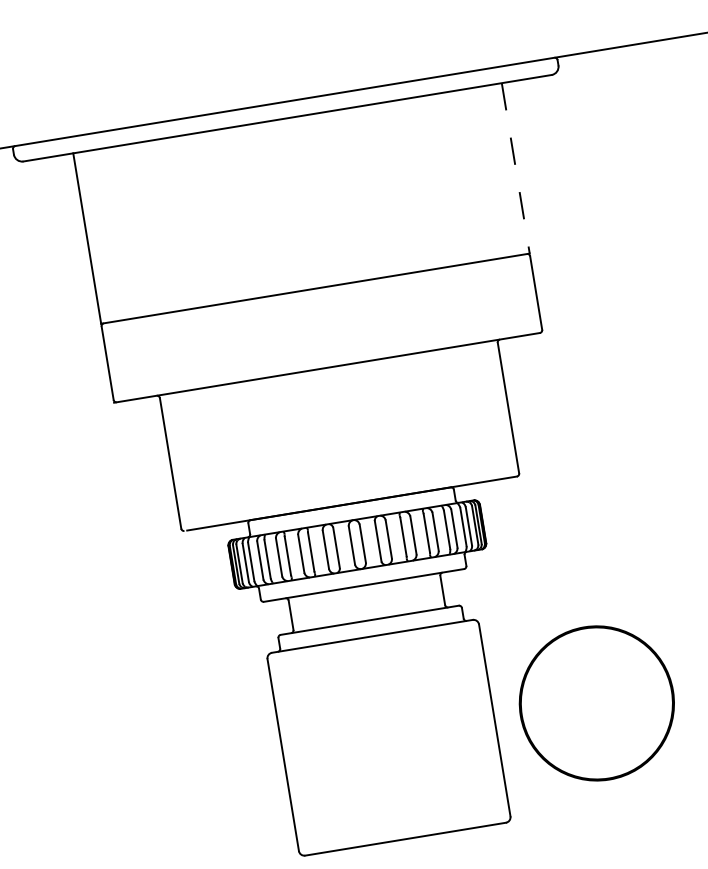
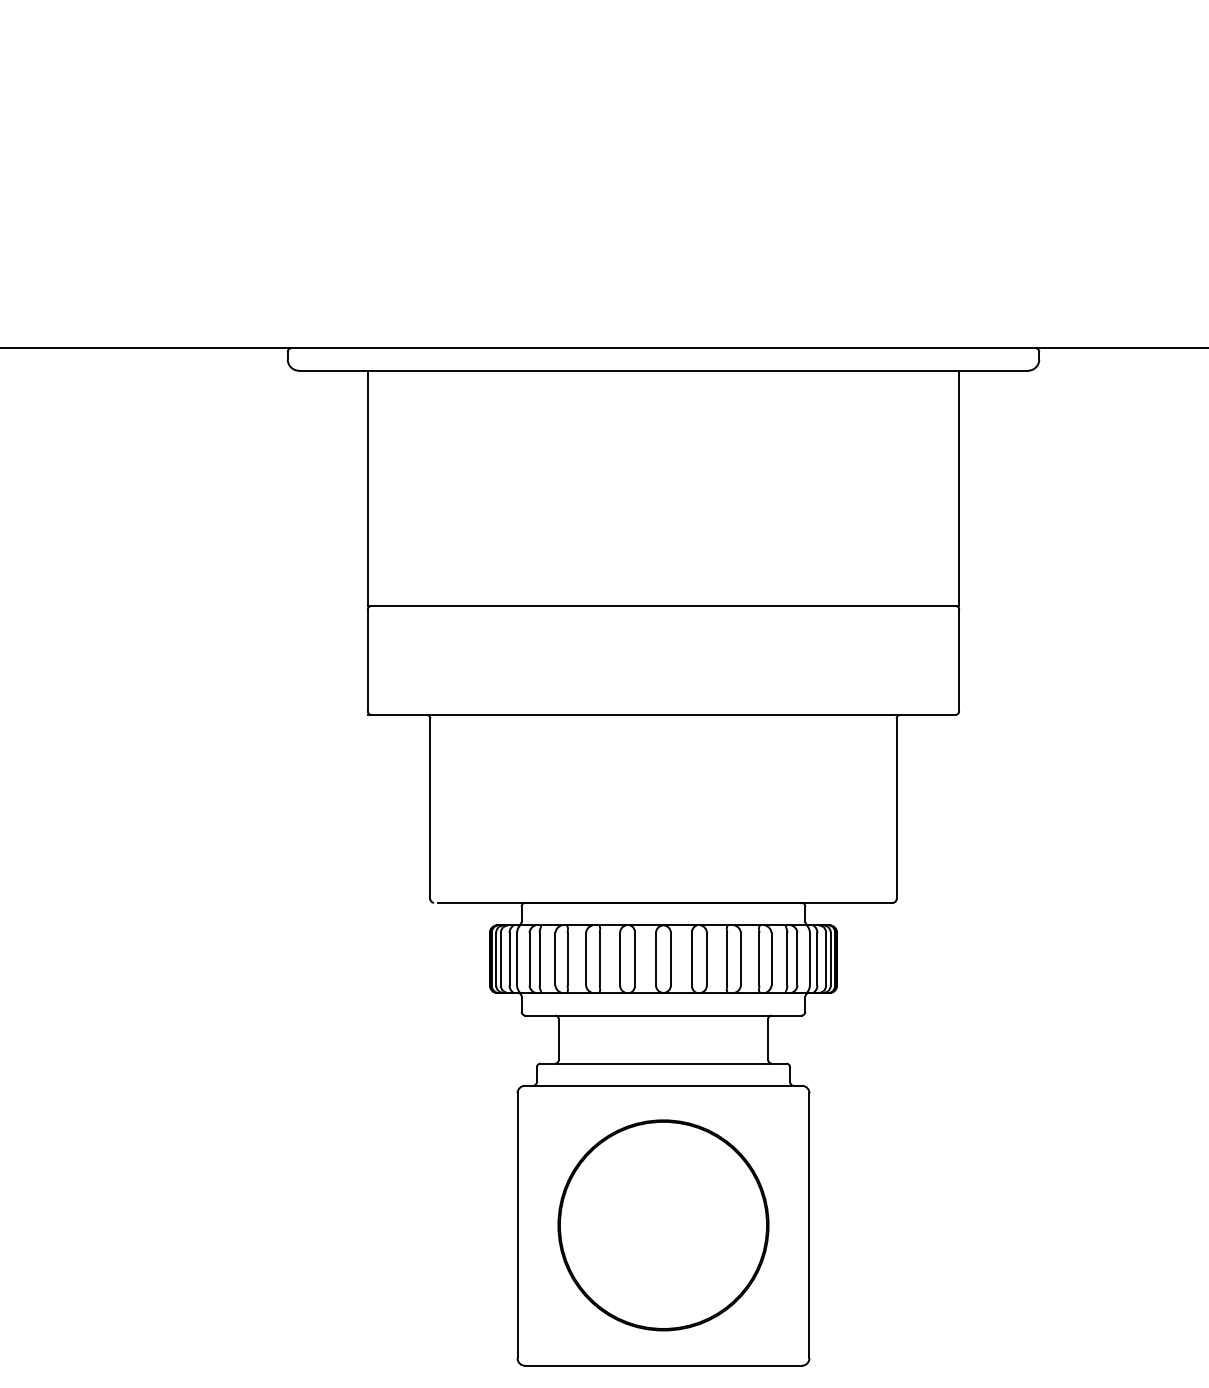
line: (515, 168) -> (959, 488), dashed -> solid
circle: (596, 703) -> (663, 1225), moved

